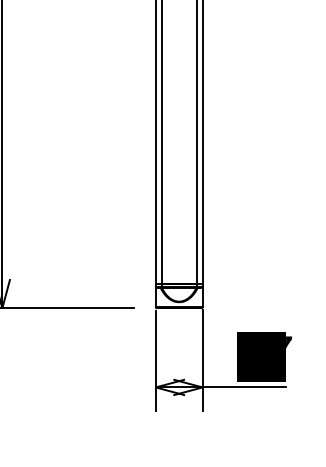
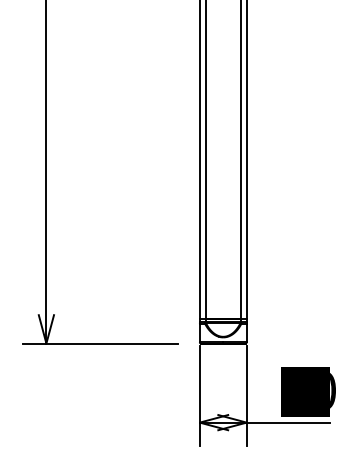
text: (289, 354) -> (333, 389), 37 -> 40

